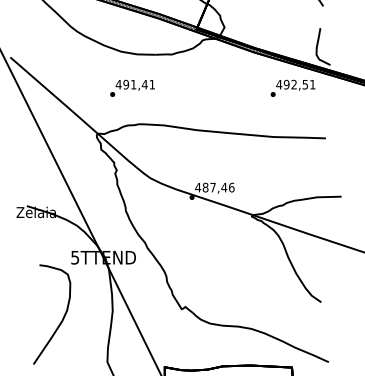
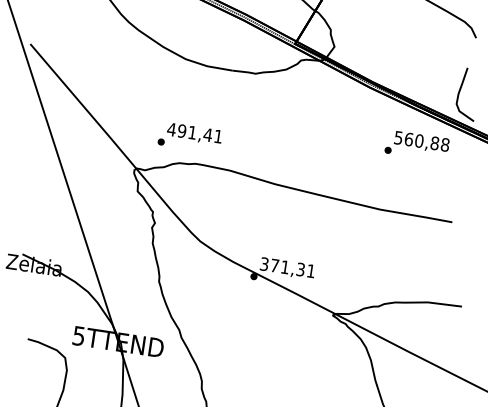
text: (295, 84) -> (421, 141), 492,51 -> 560,88
text: (132, 87) -> (190, 136), moved
text: (214, 187) -> (287, 267), 487,46 -> 371,31

